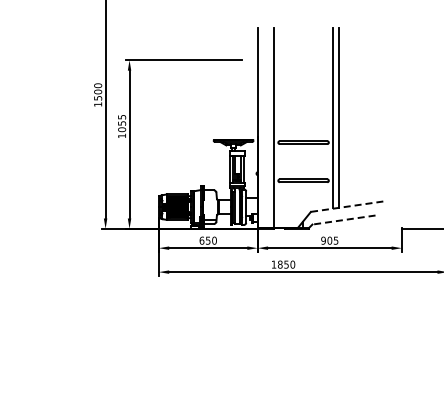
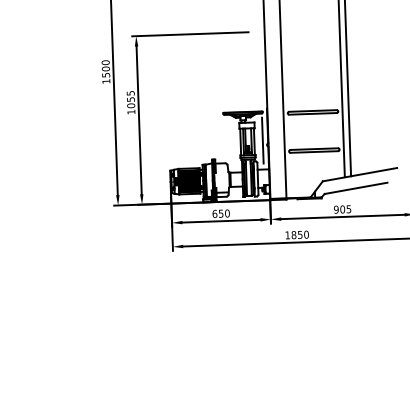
line: (252, 169) -> (262, 141), added
line: (348, 206) -> (360, 174), dashed -> solid
line: (343, 220) -> (355, 188), dashed -> solid

